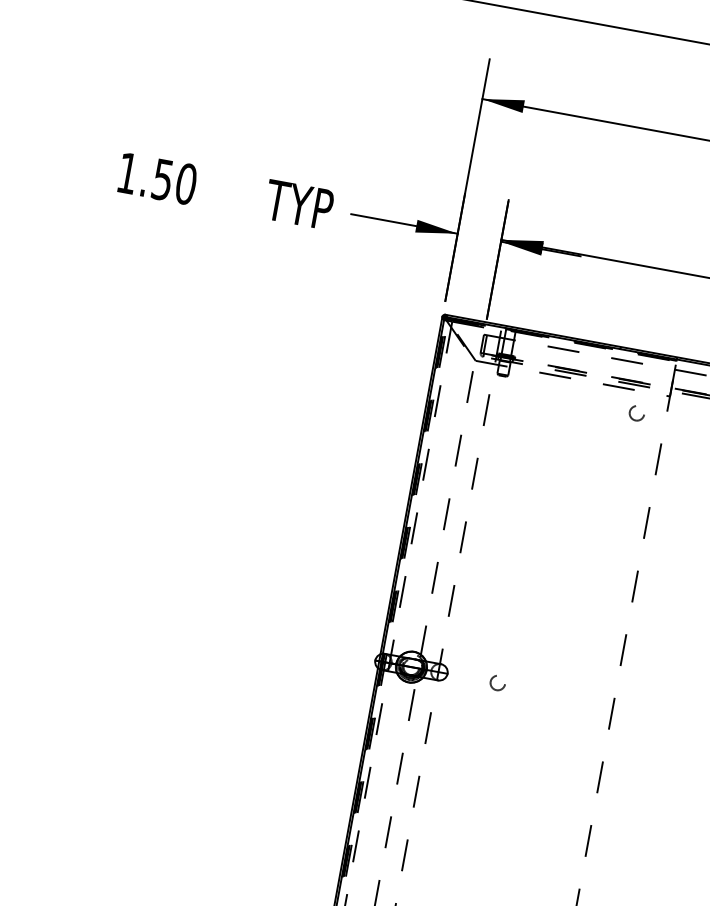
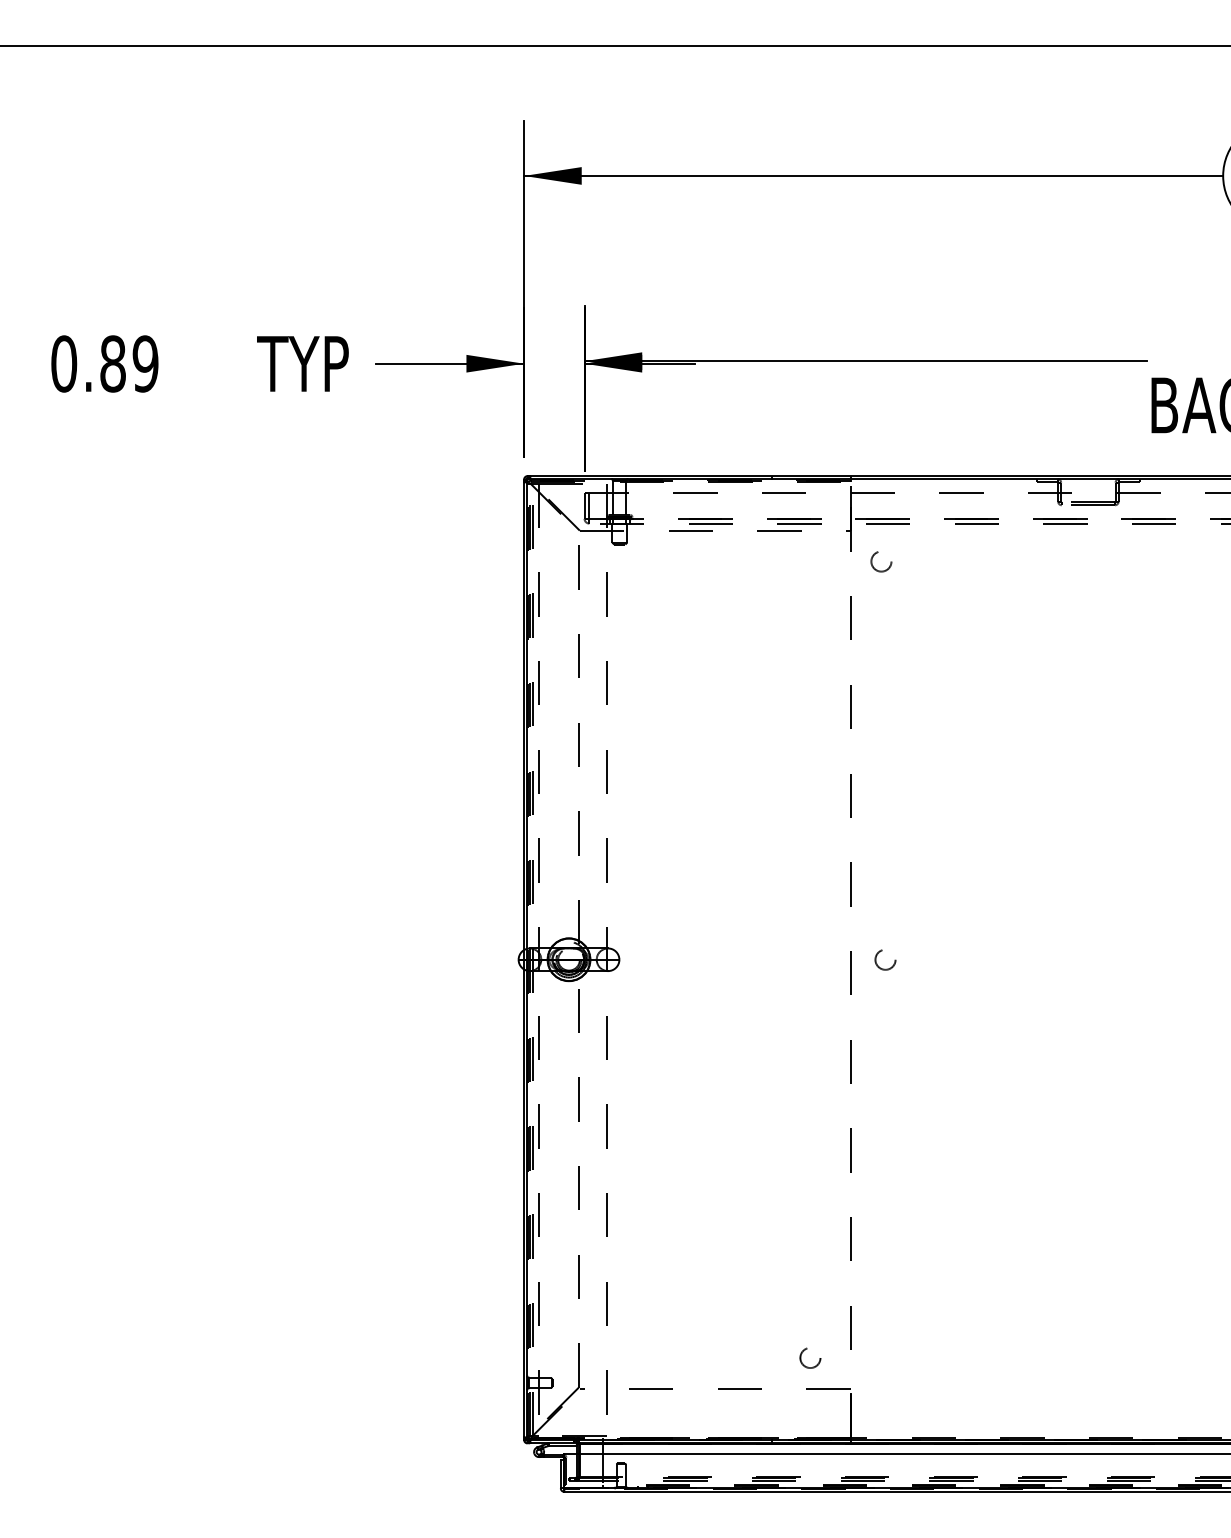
text: (156, 178) -> (104, 363), 1.50 -> 0.89
circle: (637, 413) -> (881, 561), moved
circle: (497, 682) -> (885, 959), moved

